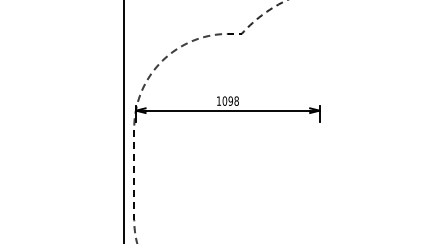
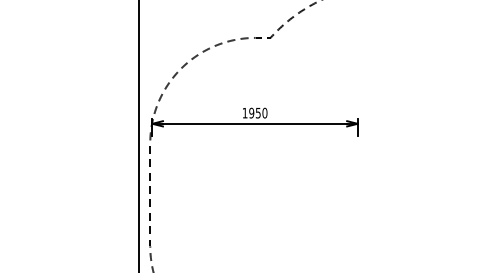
text: (230, 100) -> (258, 112), 1098 -> 1950

